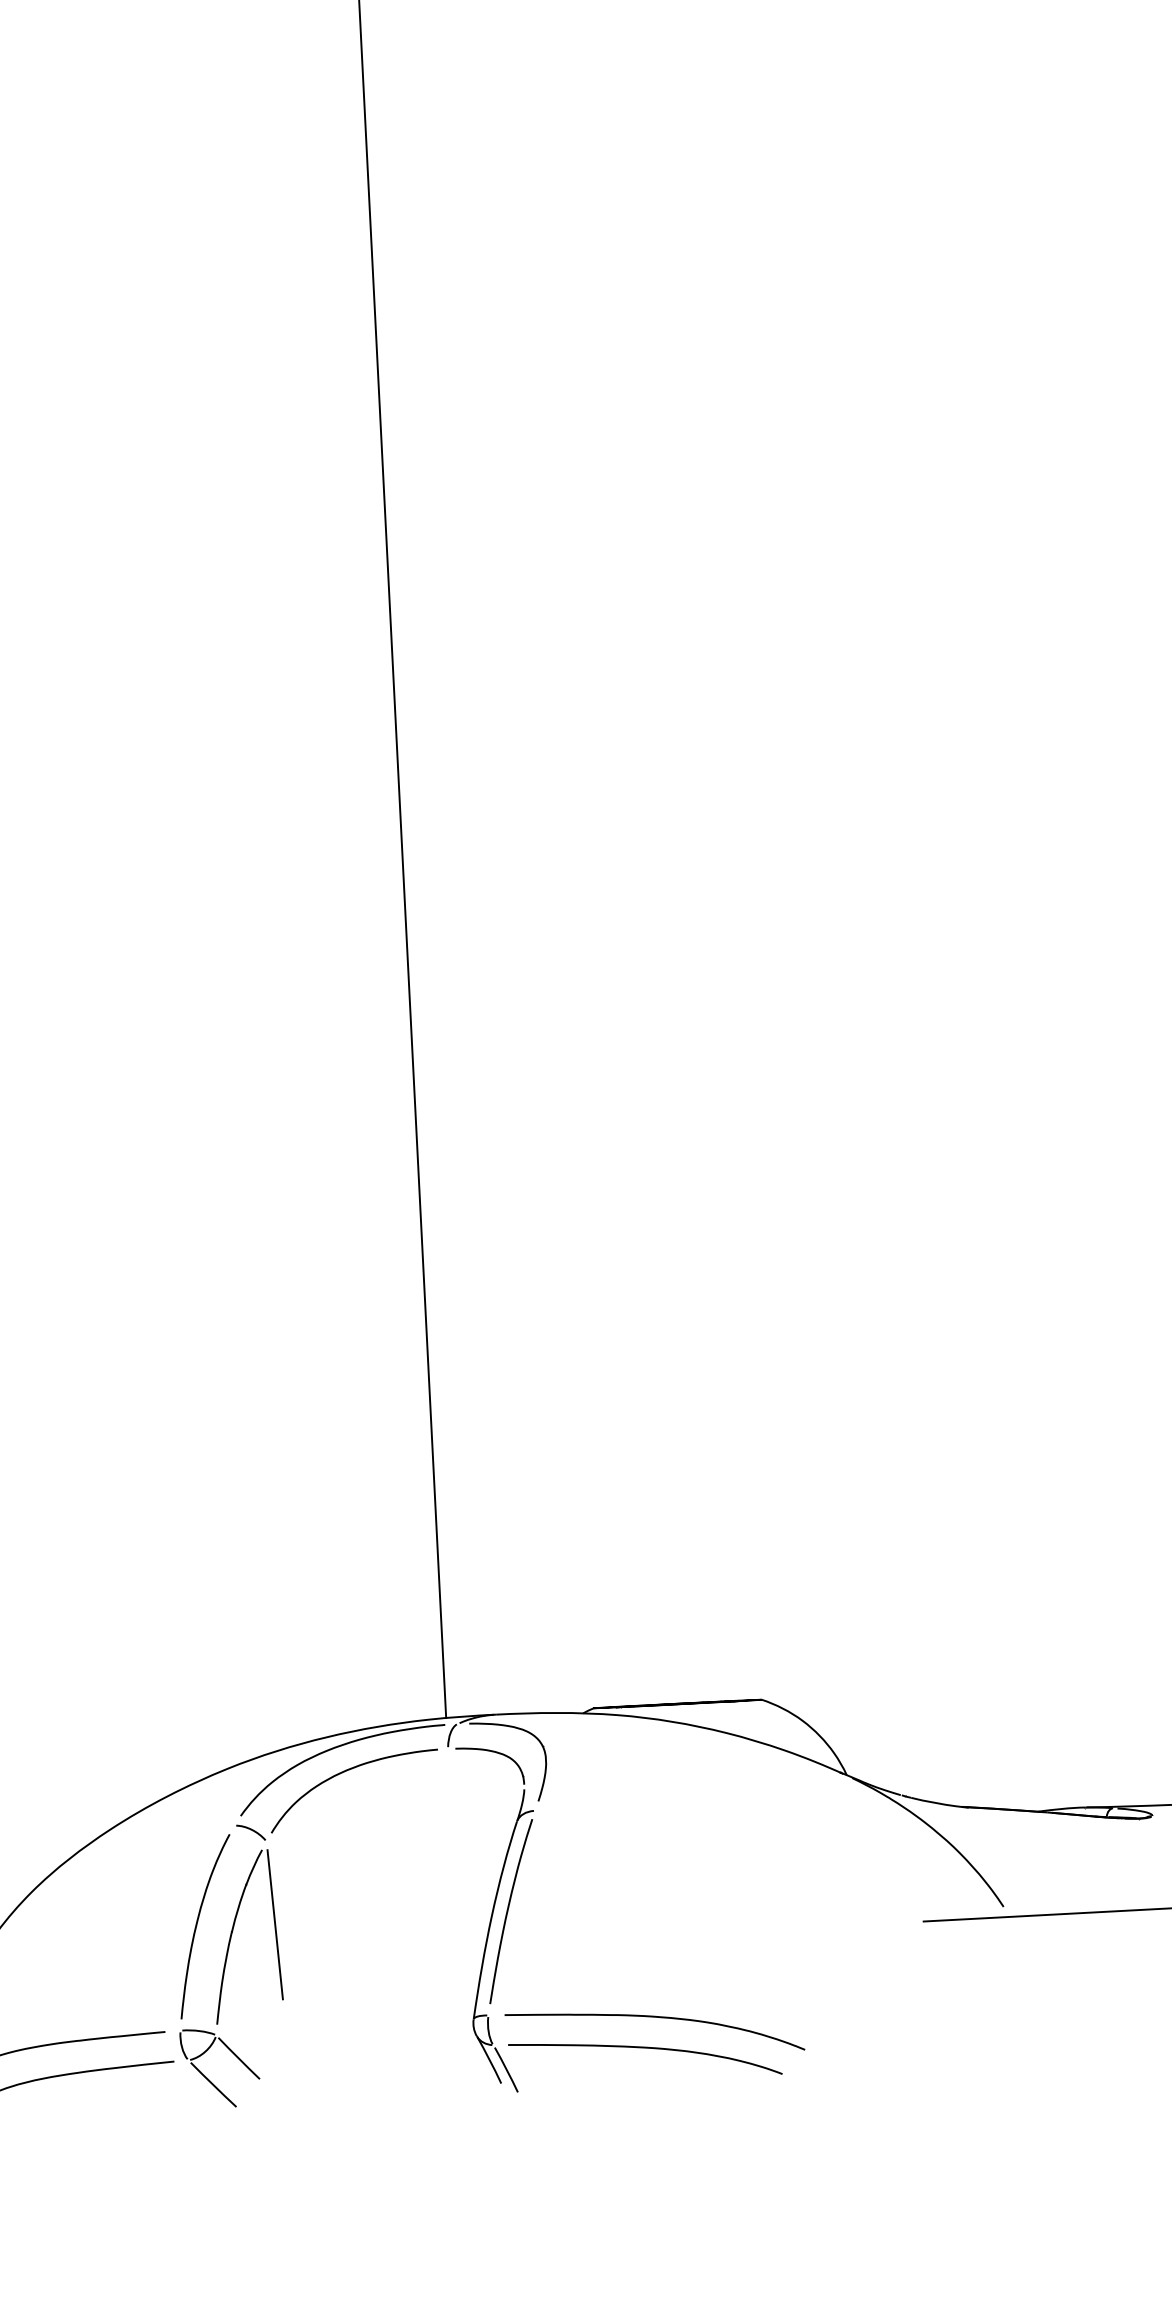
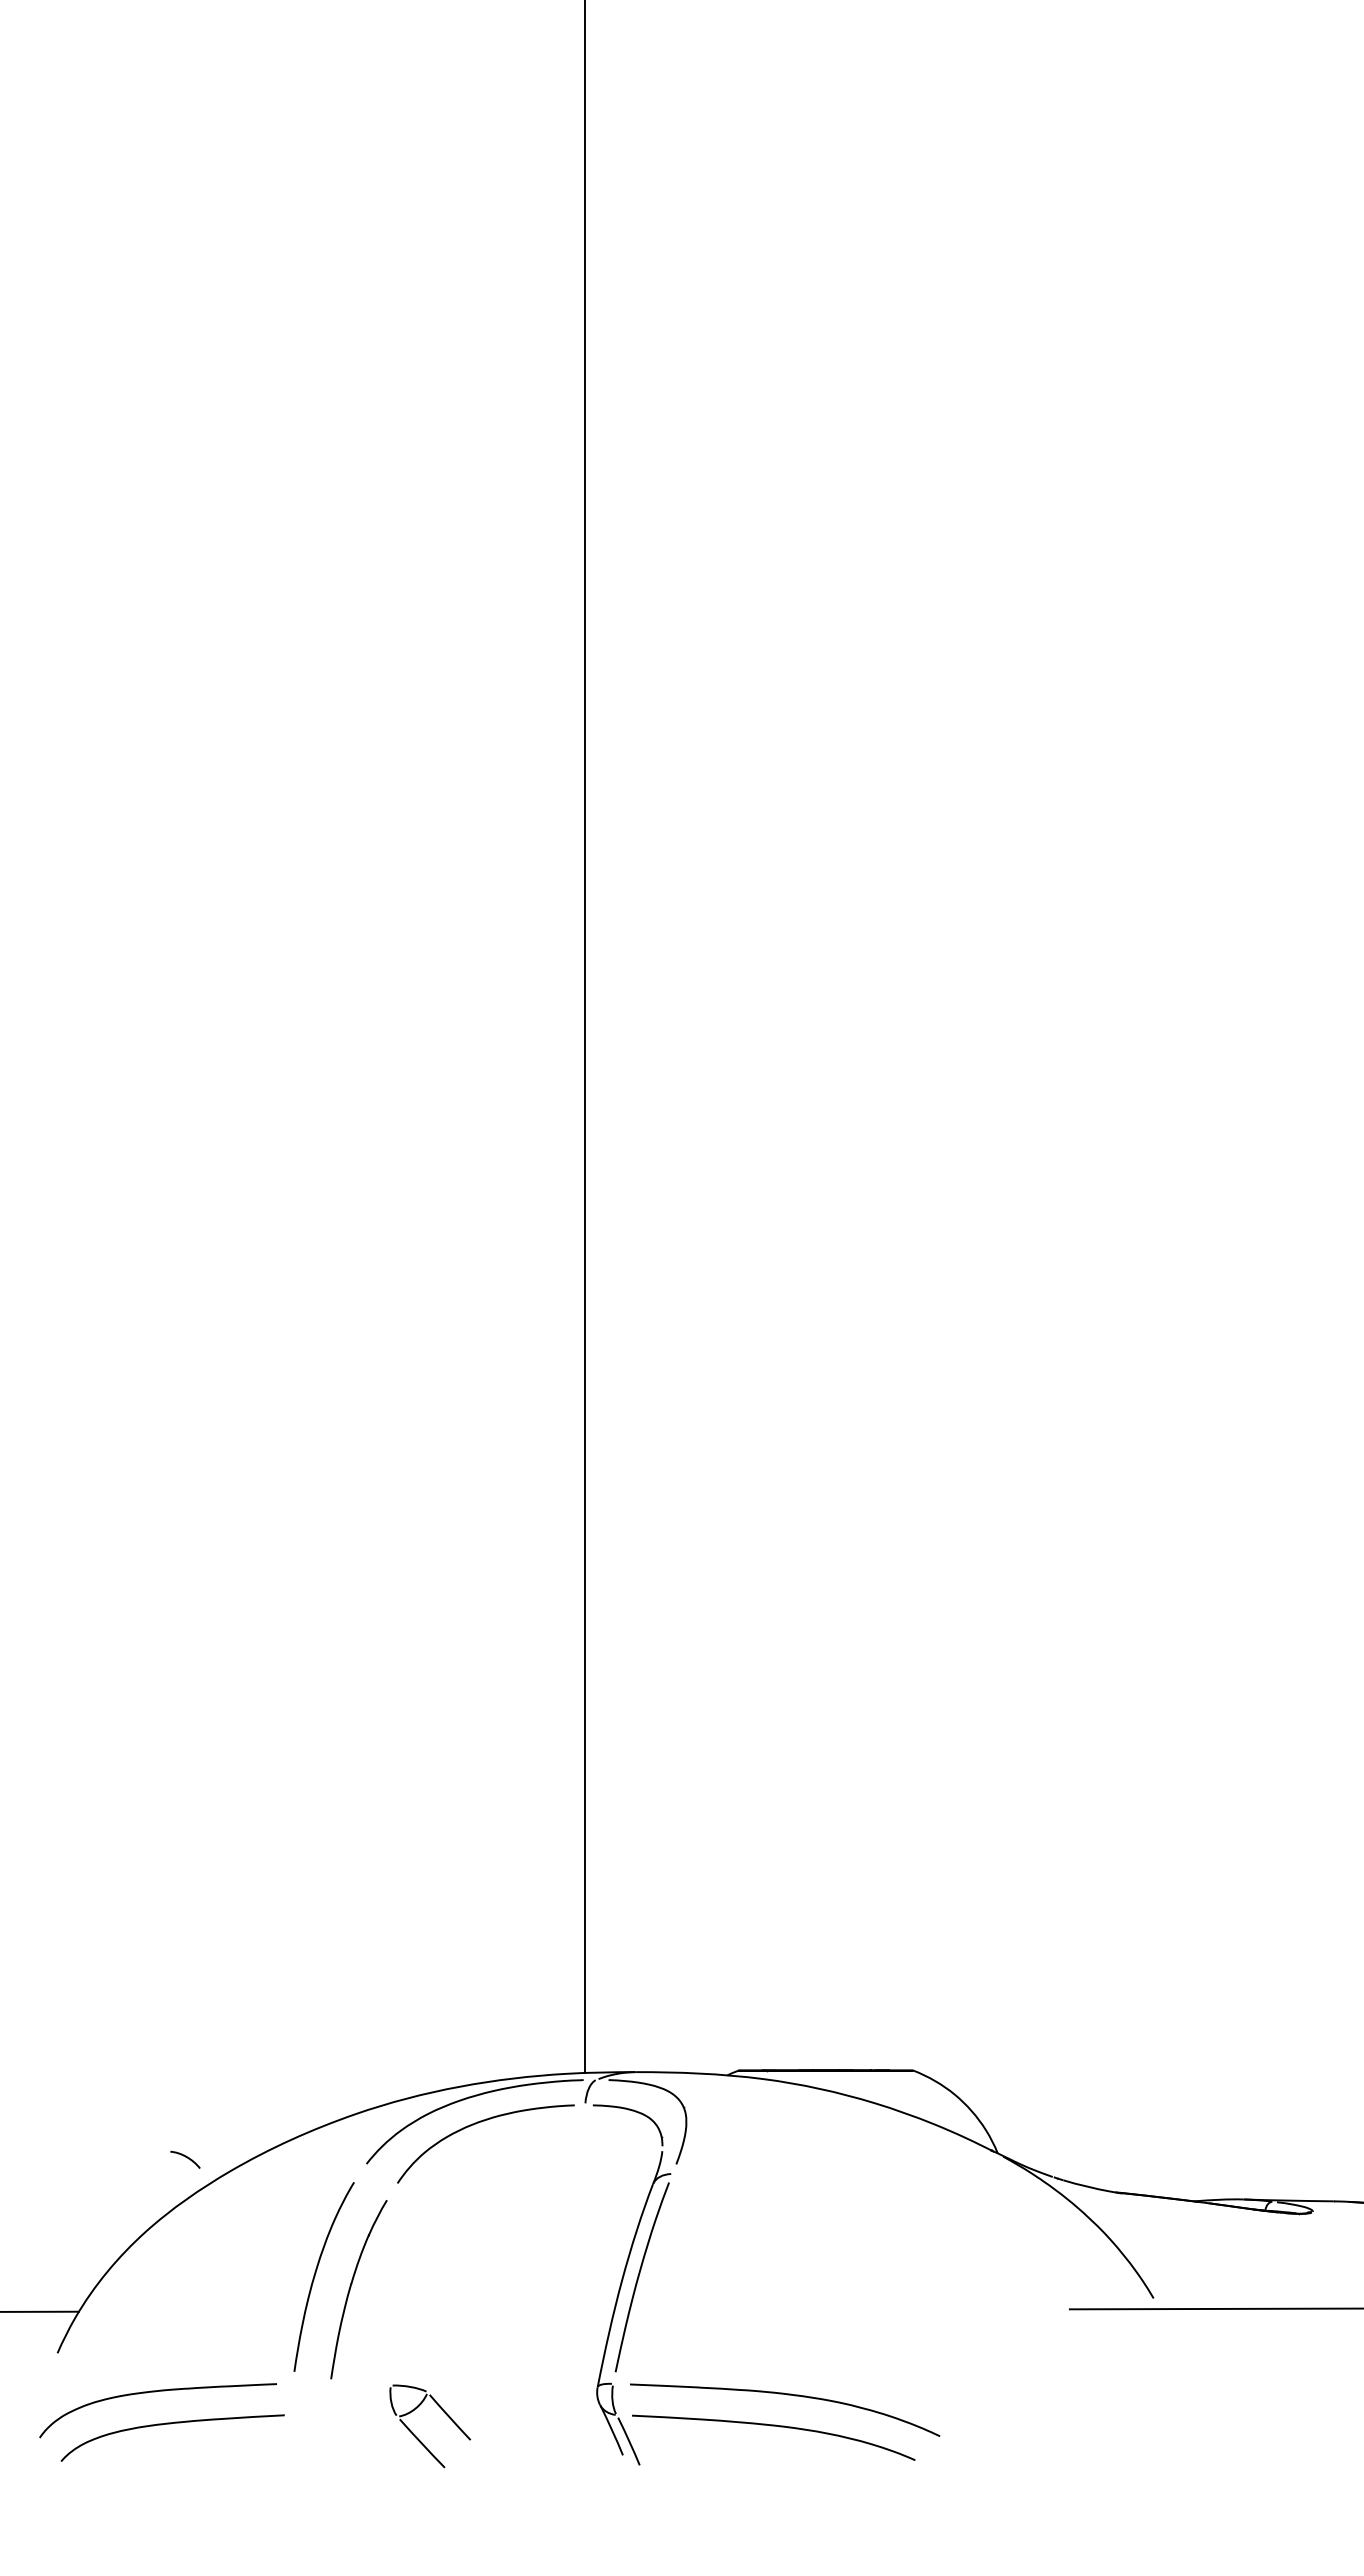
curve: (251, 1830) -> (185, 2157), moved
line: (275, 1924) -> (396, 2278), removed
part: (209, 2080) -> (418, 2438), moved

